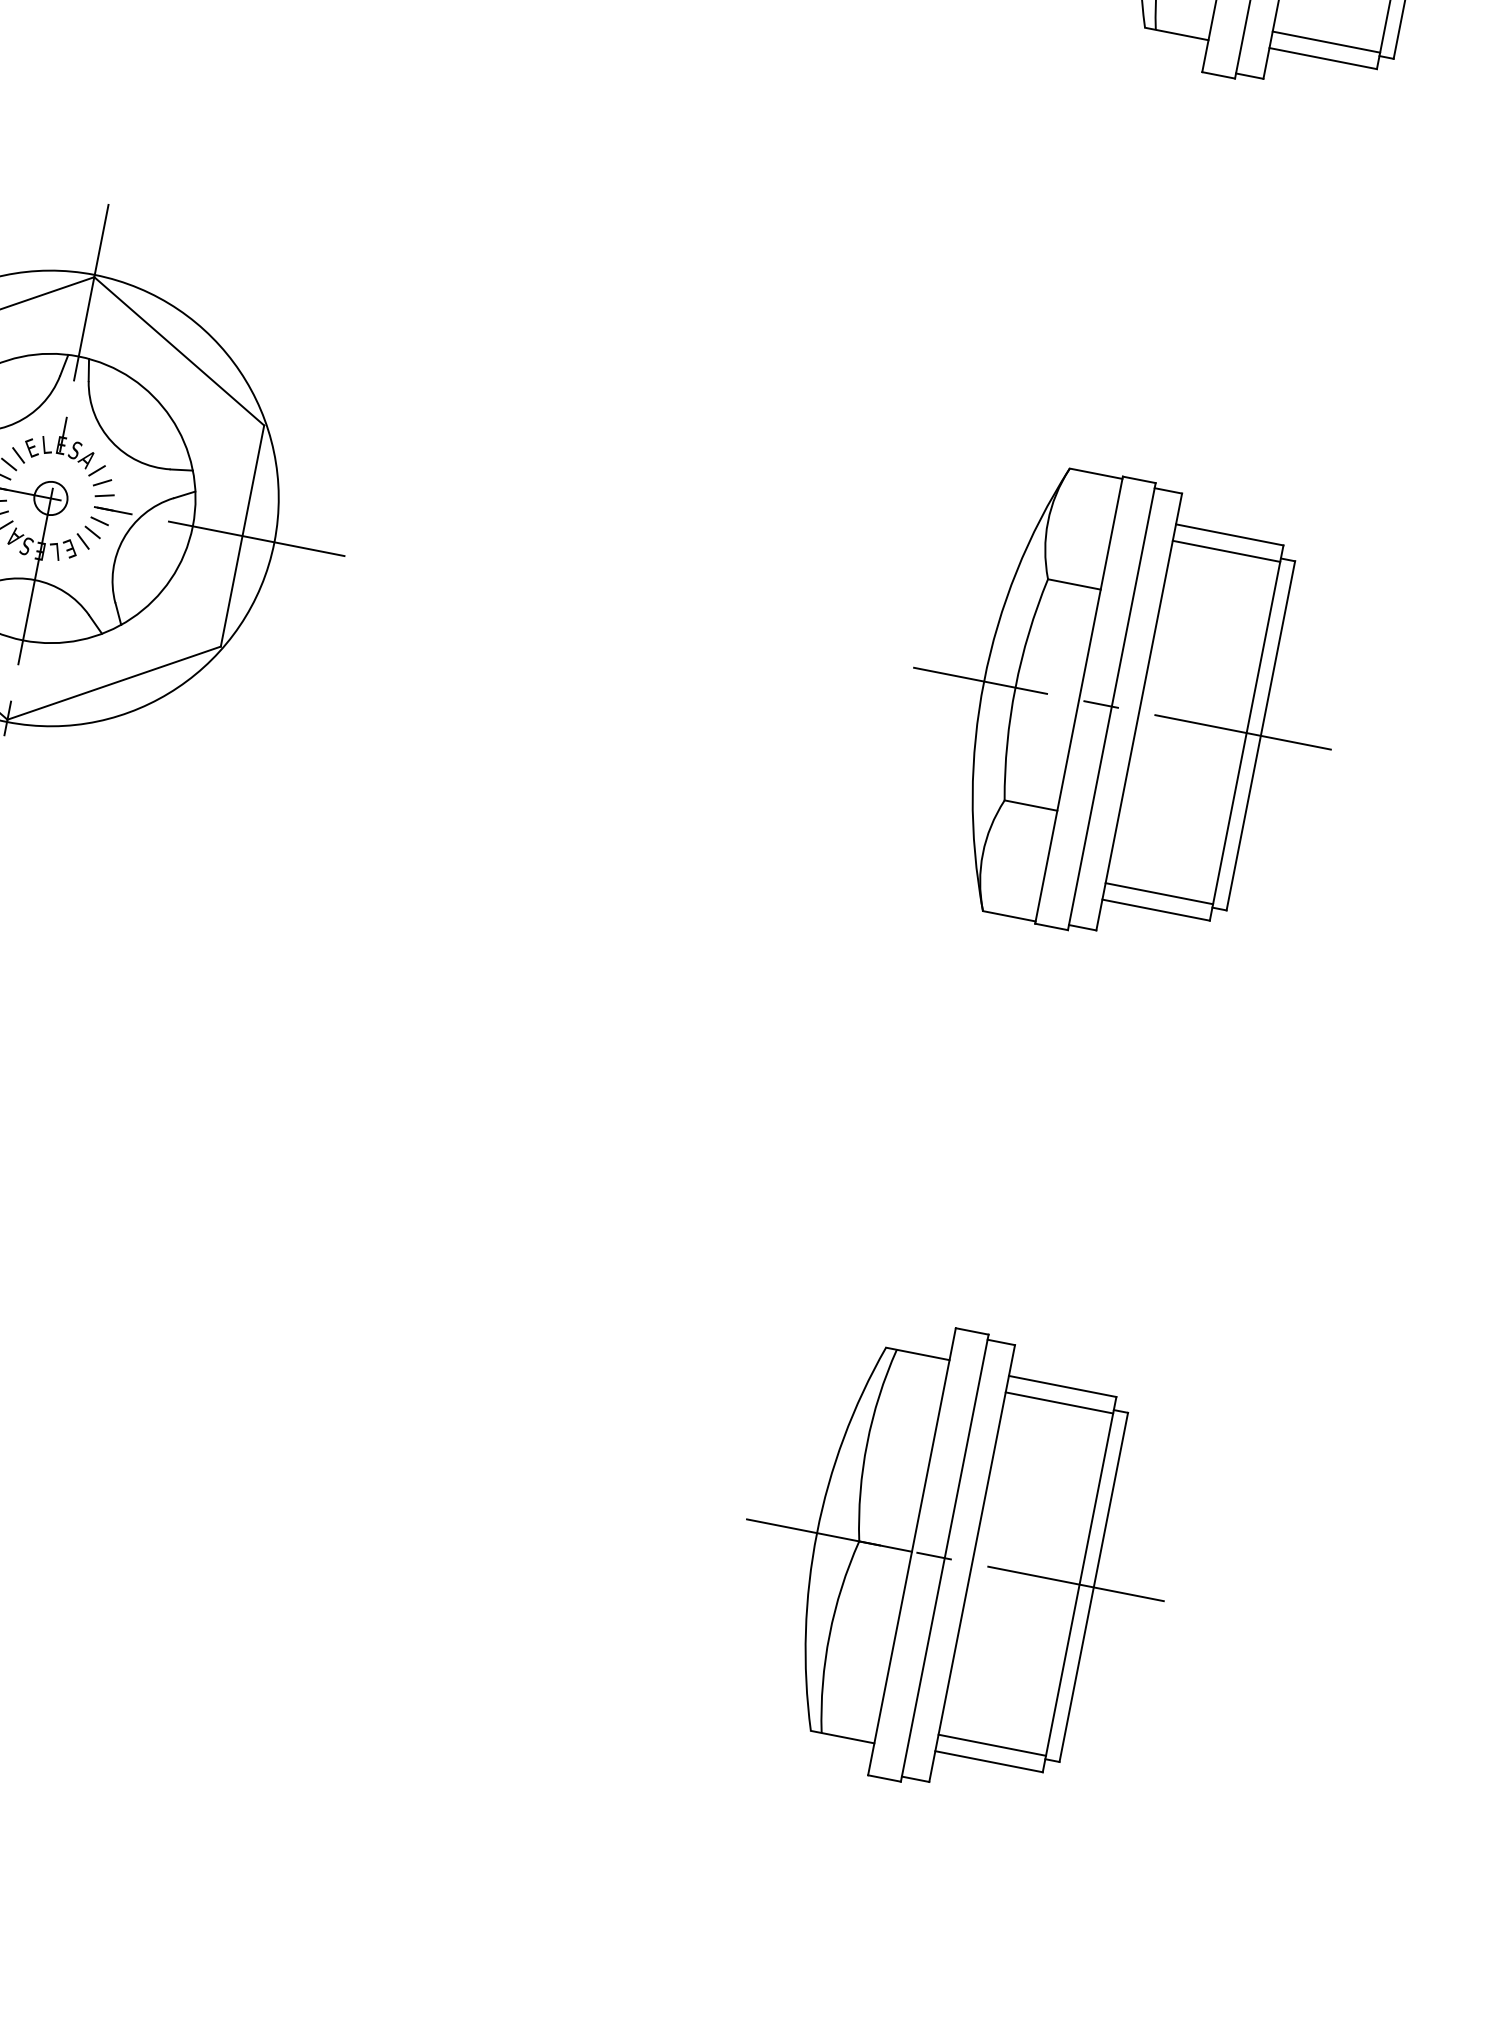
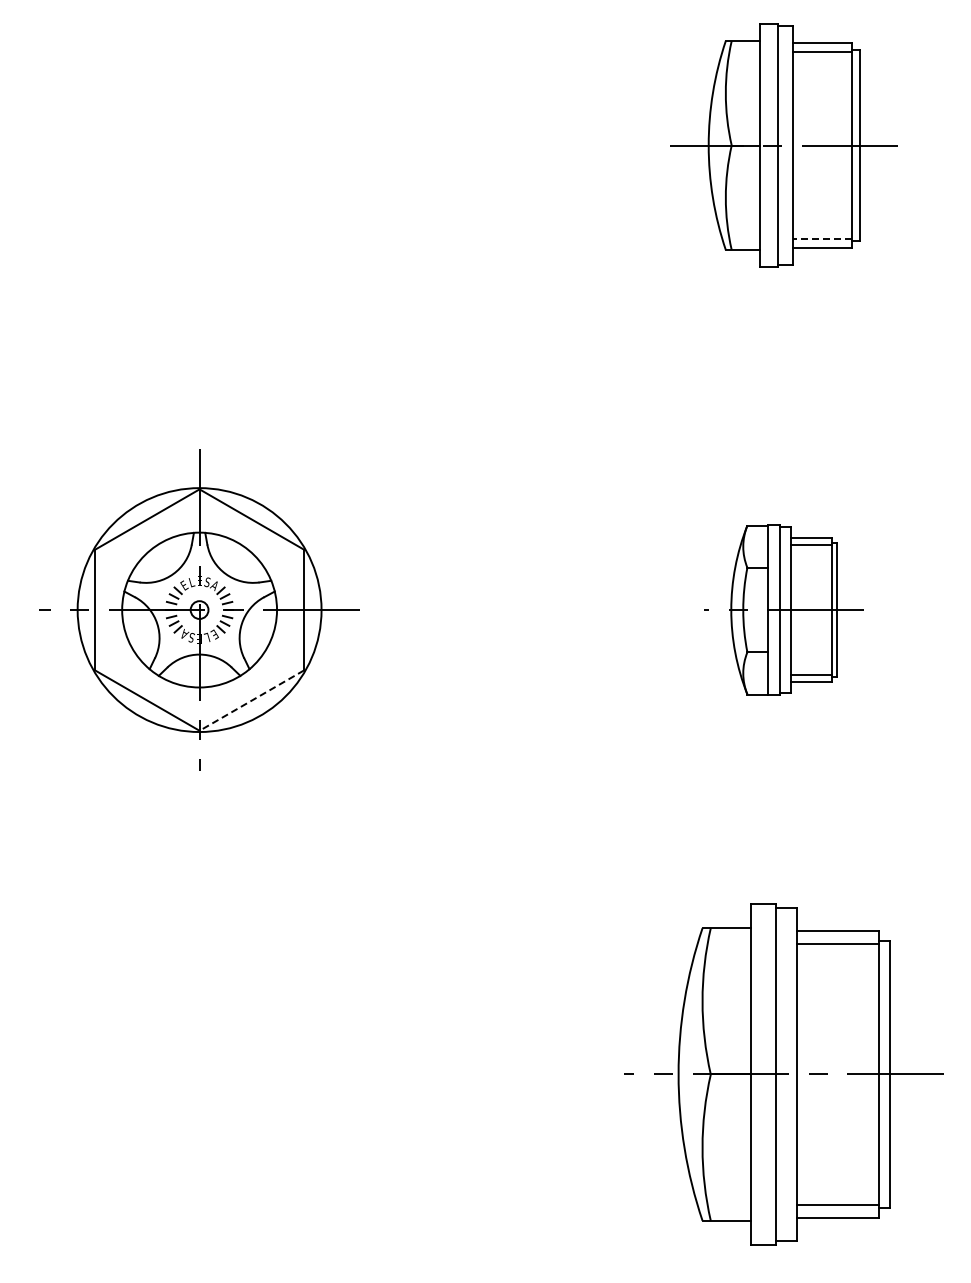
line: (1326, 41) -> (822, 238), solid -> dashed
line: (113, 682) -> (251, 700), solid -> dashed
part: (1121, 707) -> (783, 609), size x0.7
part: (954, 1559) -> (783, 1074), size x1.4

